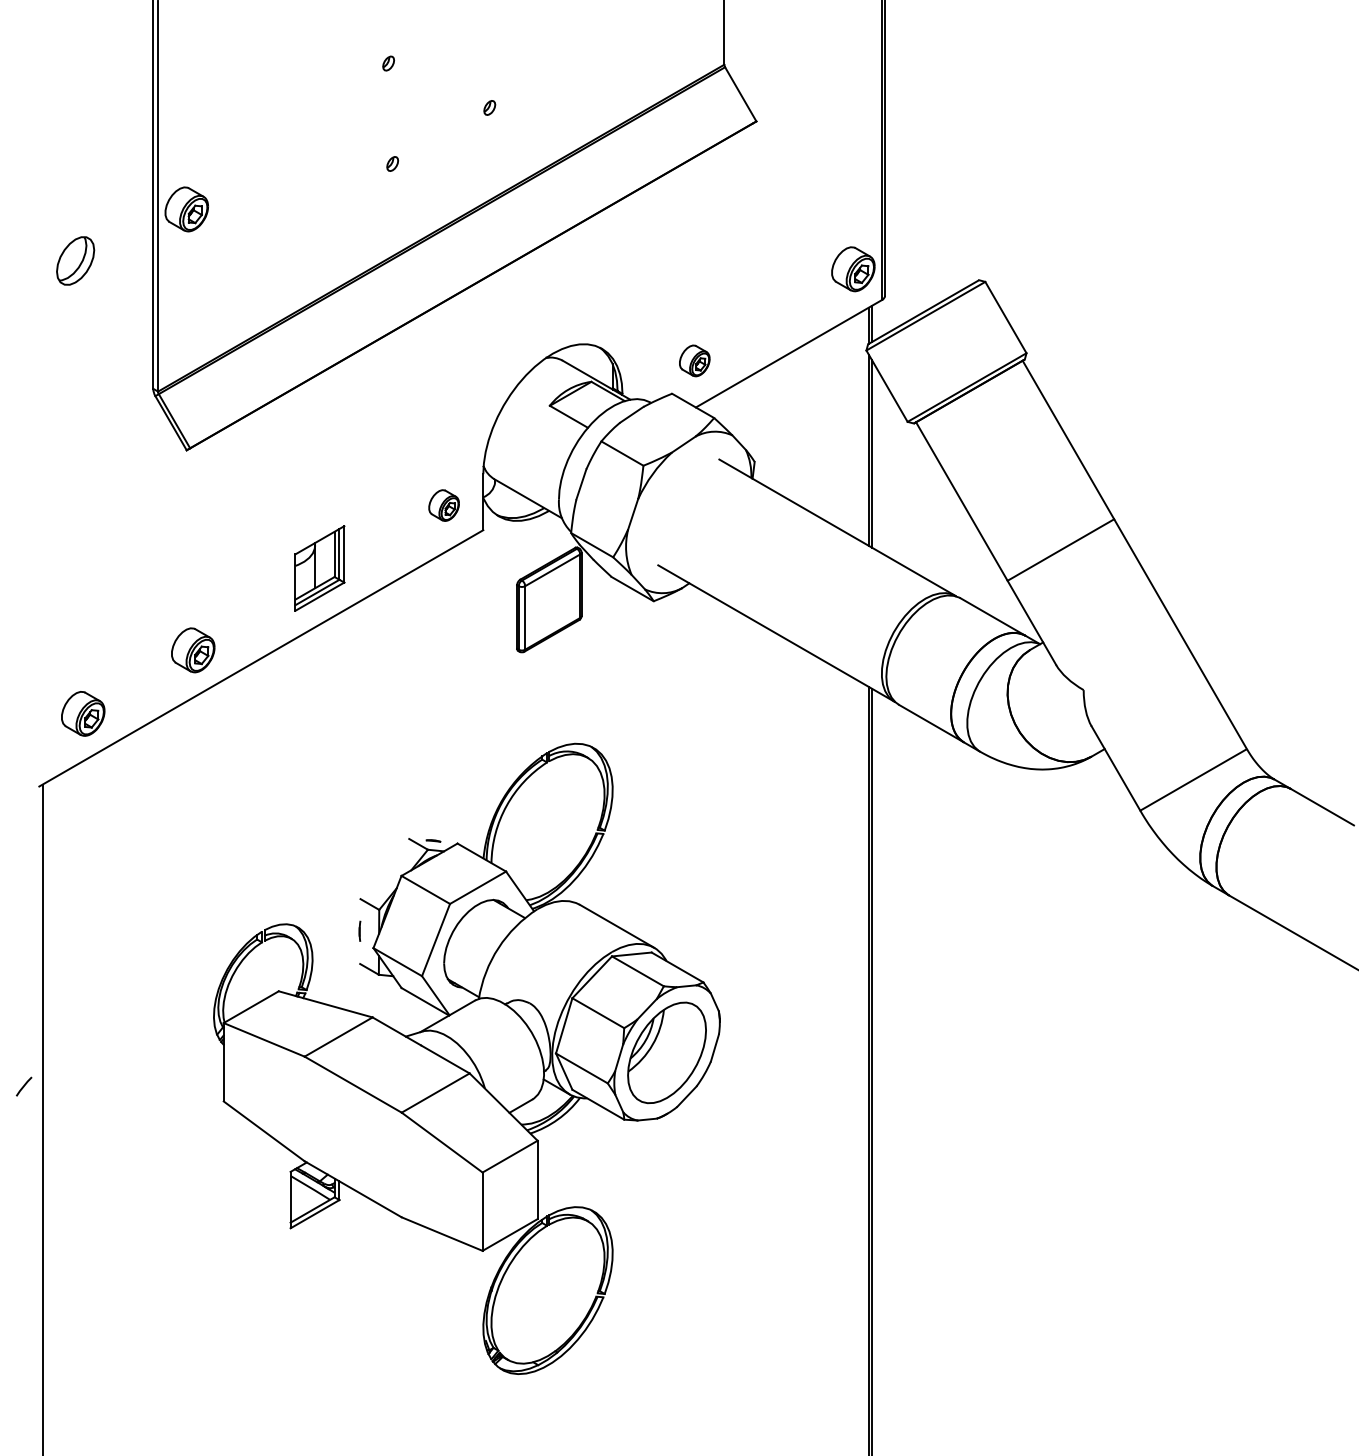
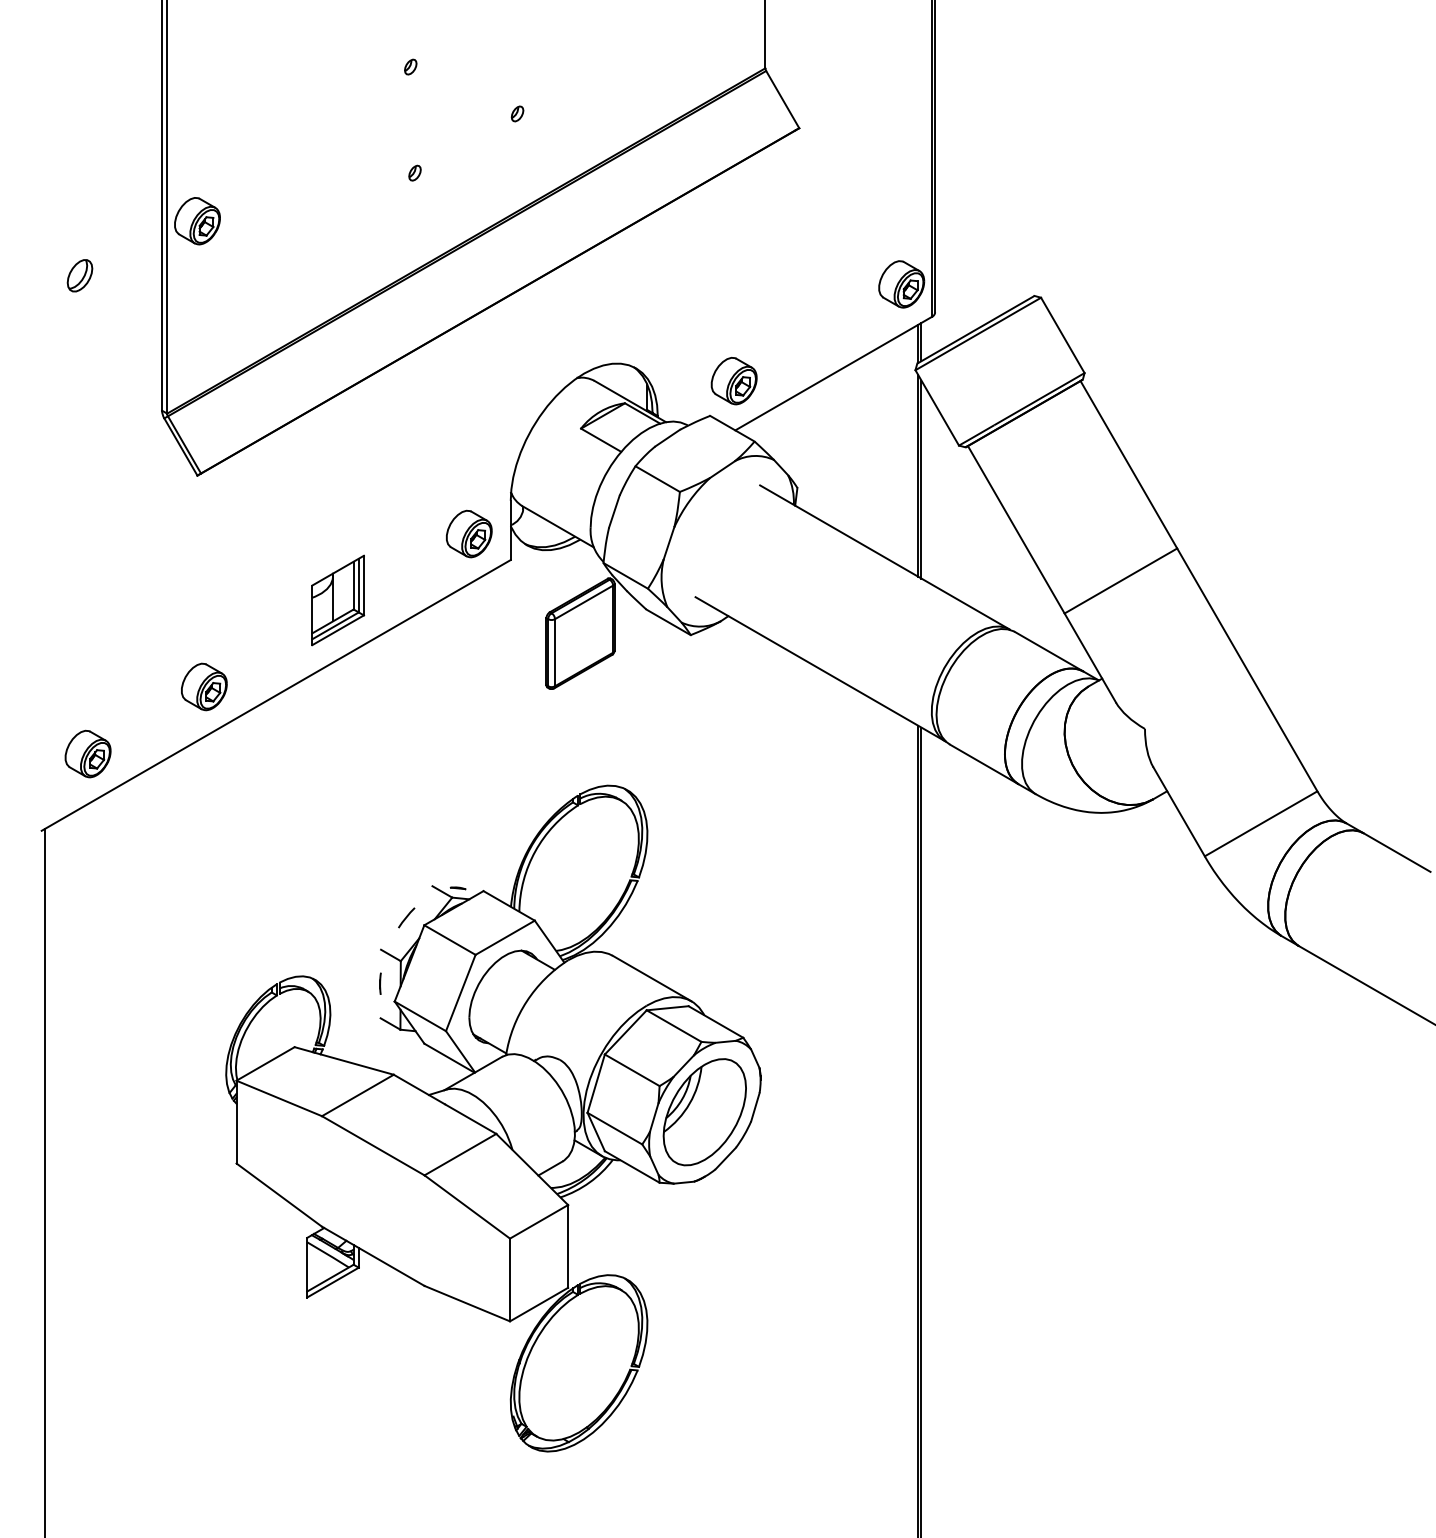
part: (75, 260) -> (79, 275), size x0.62
part: (694, 361) -> (733, 381), size x1.43
part: (444, 505) -> (469, 533), size x1.43
line: (23, 1086) -> (406, 917), moved

